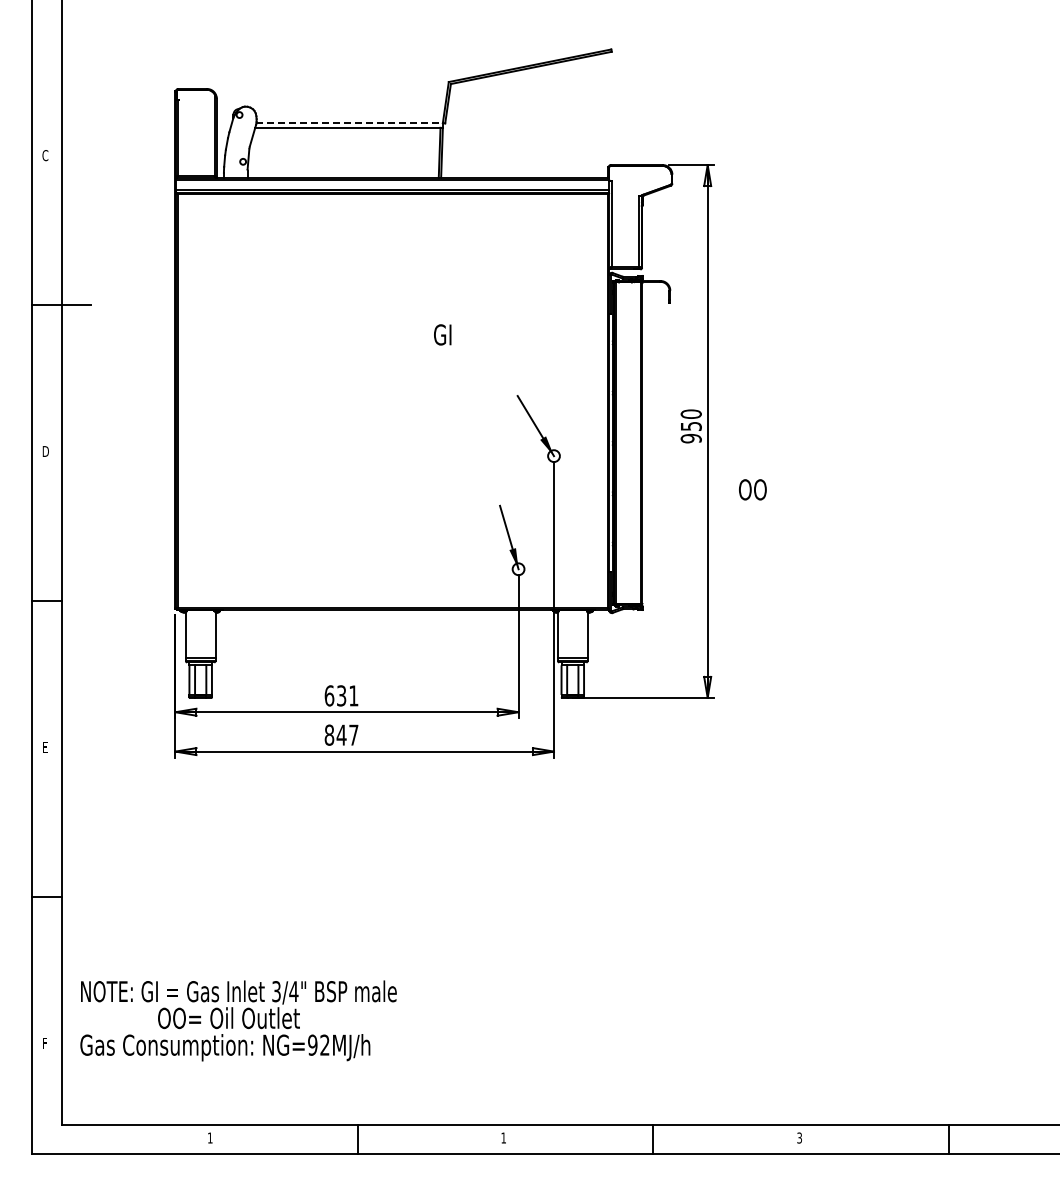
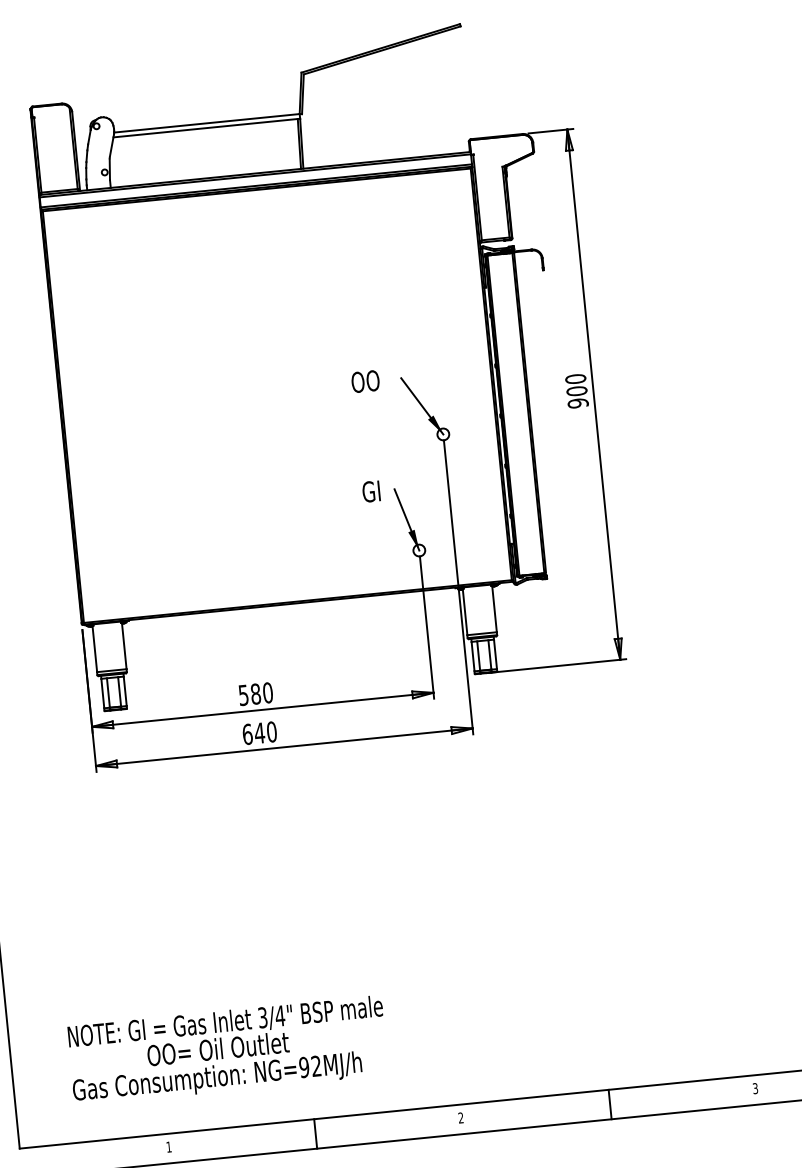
line: (350, 123) -> (207, 123), dashed -> solid
text: (442, 334) -> (371, 491), moved
text: (690, 426) -> (576, 391), 950 -> 900
text: (752, 489) -> (365, 381), moved
text: (341, 695) -> (255, 693), 631 -> 580
text: (341, 734) -> (259, 732), 847 -> 640
text: (238, 1020) -> (227, 1050), moved
text: (503, 1137) -> (460, 1117), 1 -> 2

